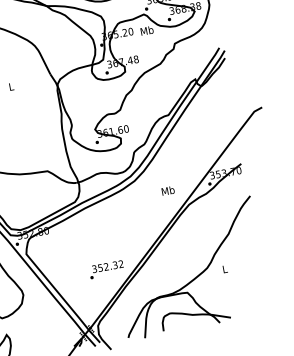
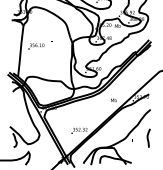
curve: (256, 256) -> (148, 137), added

